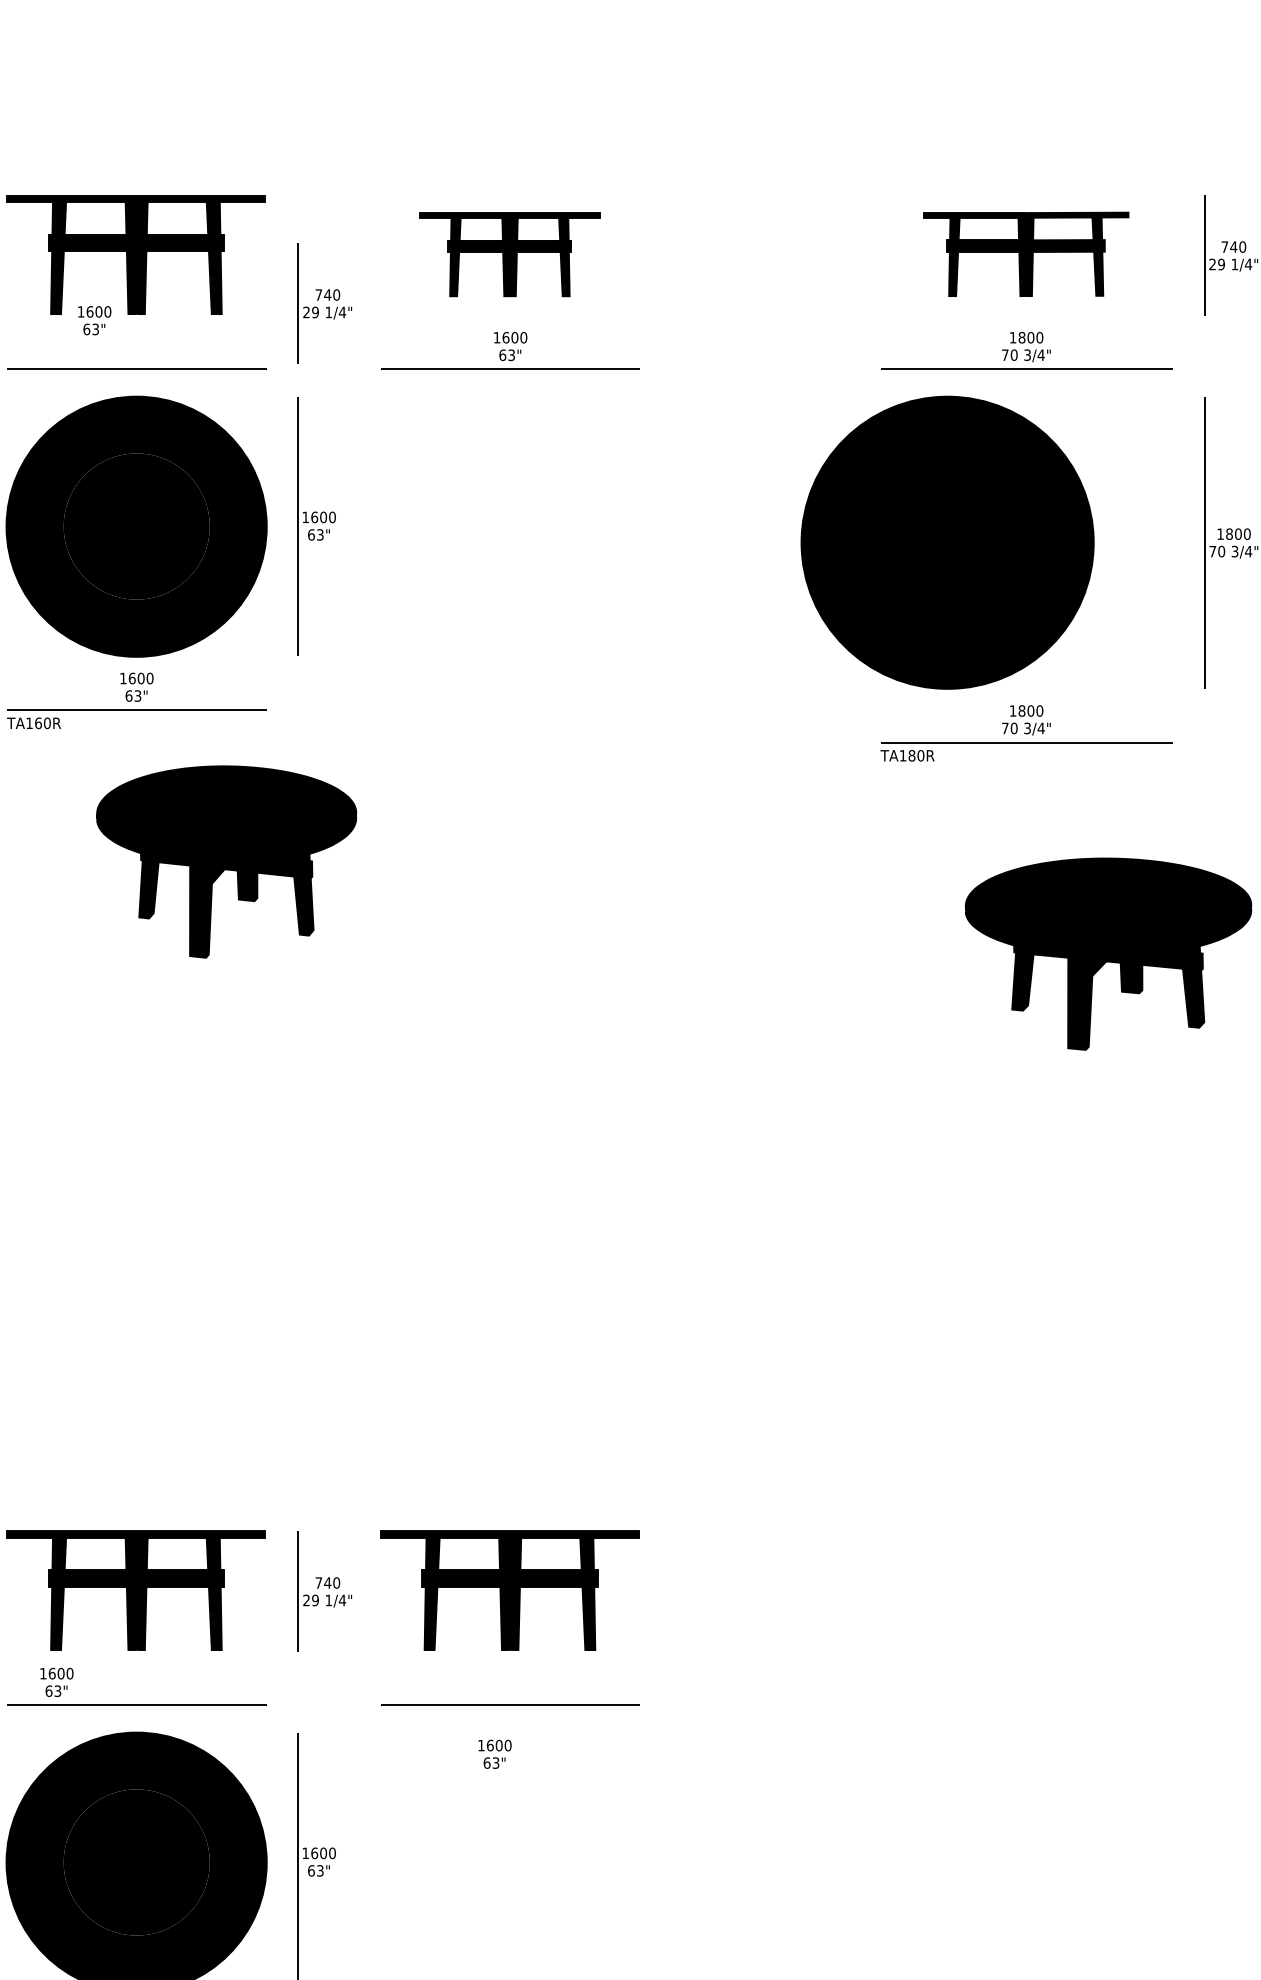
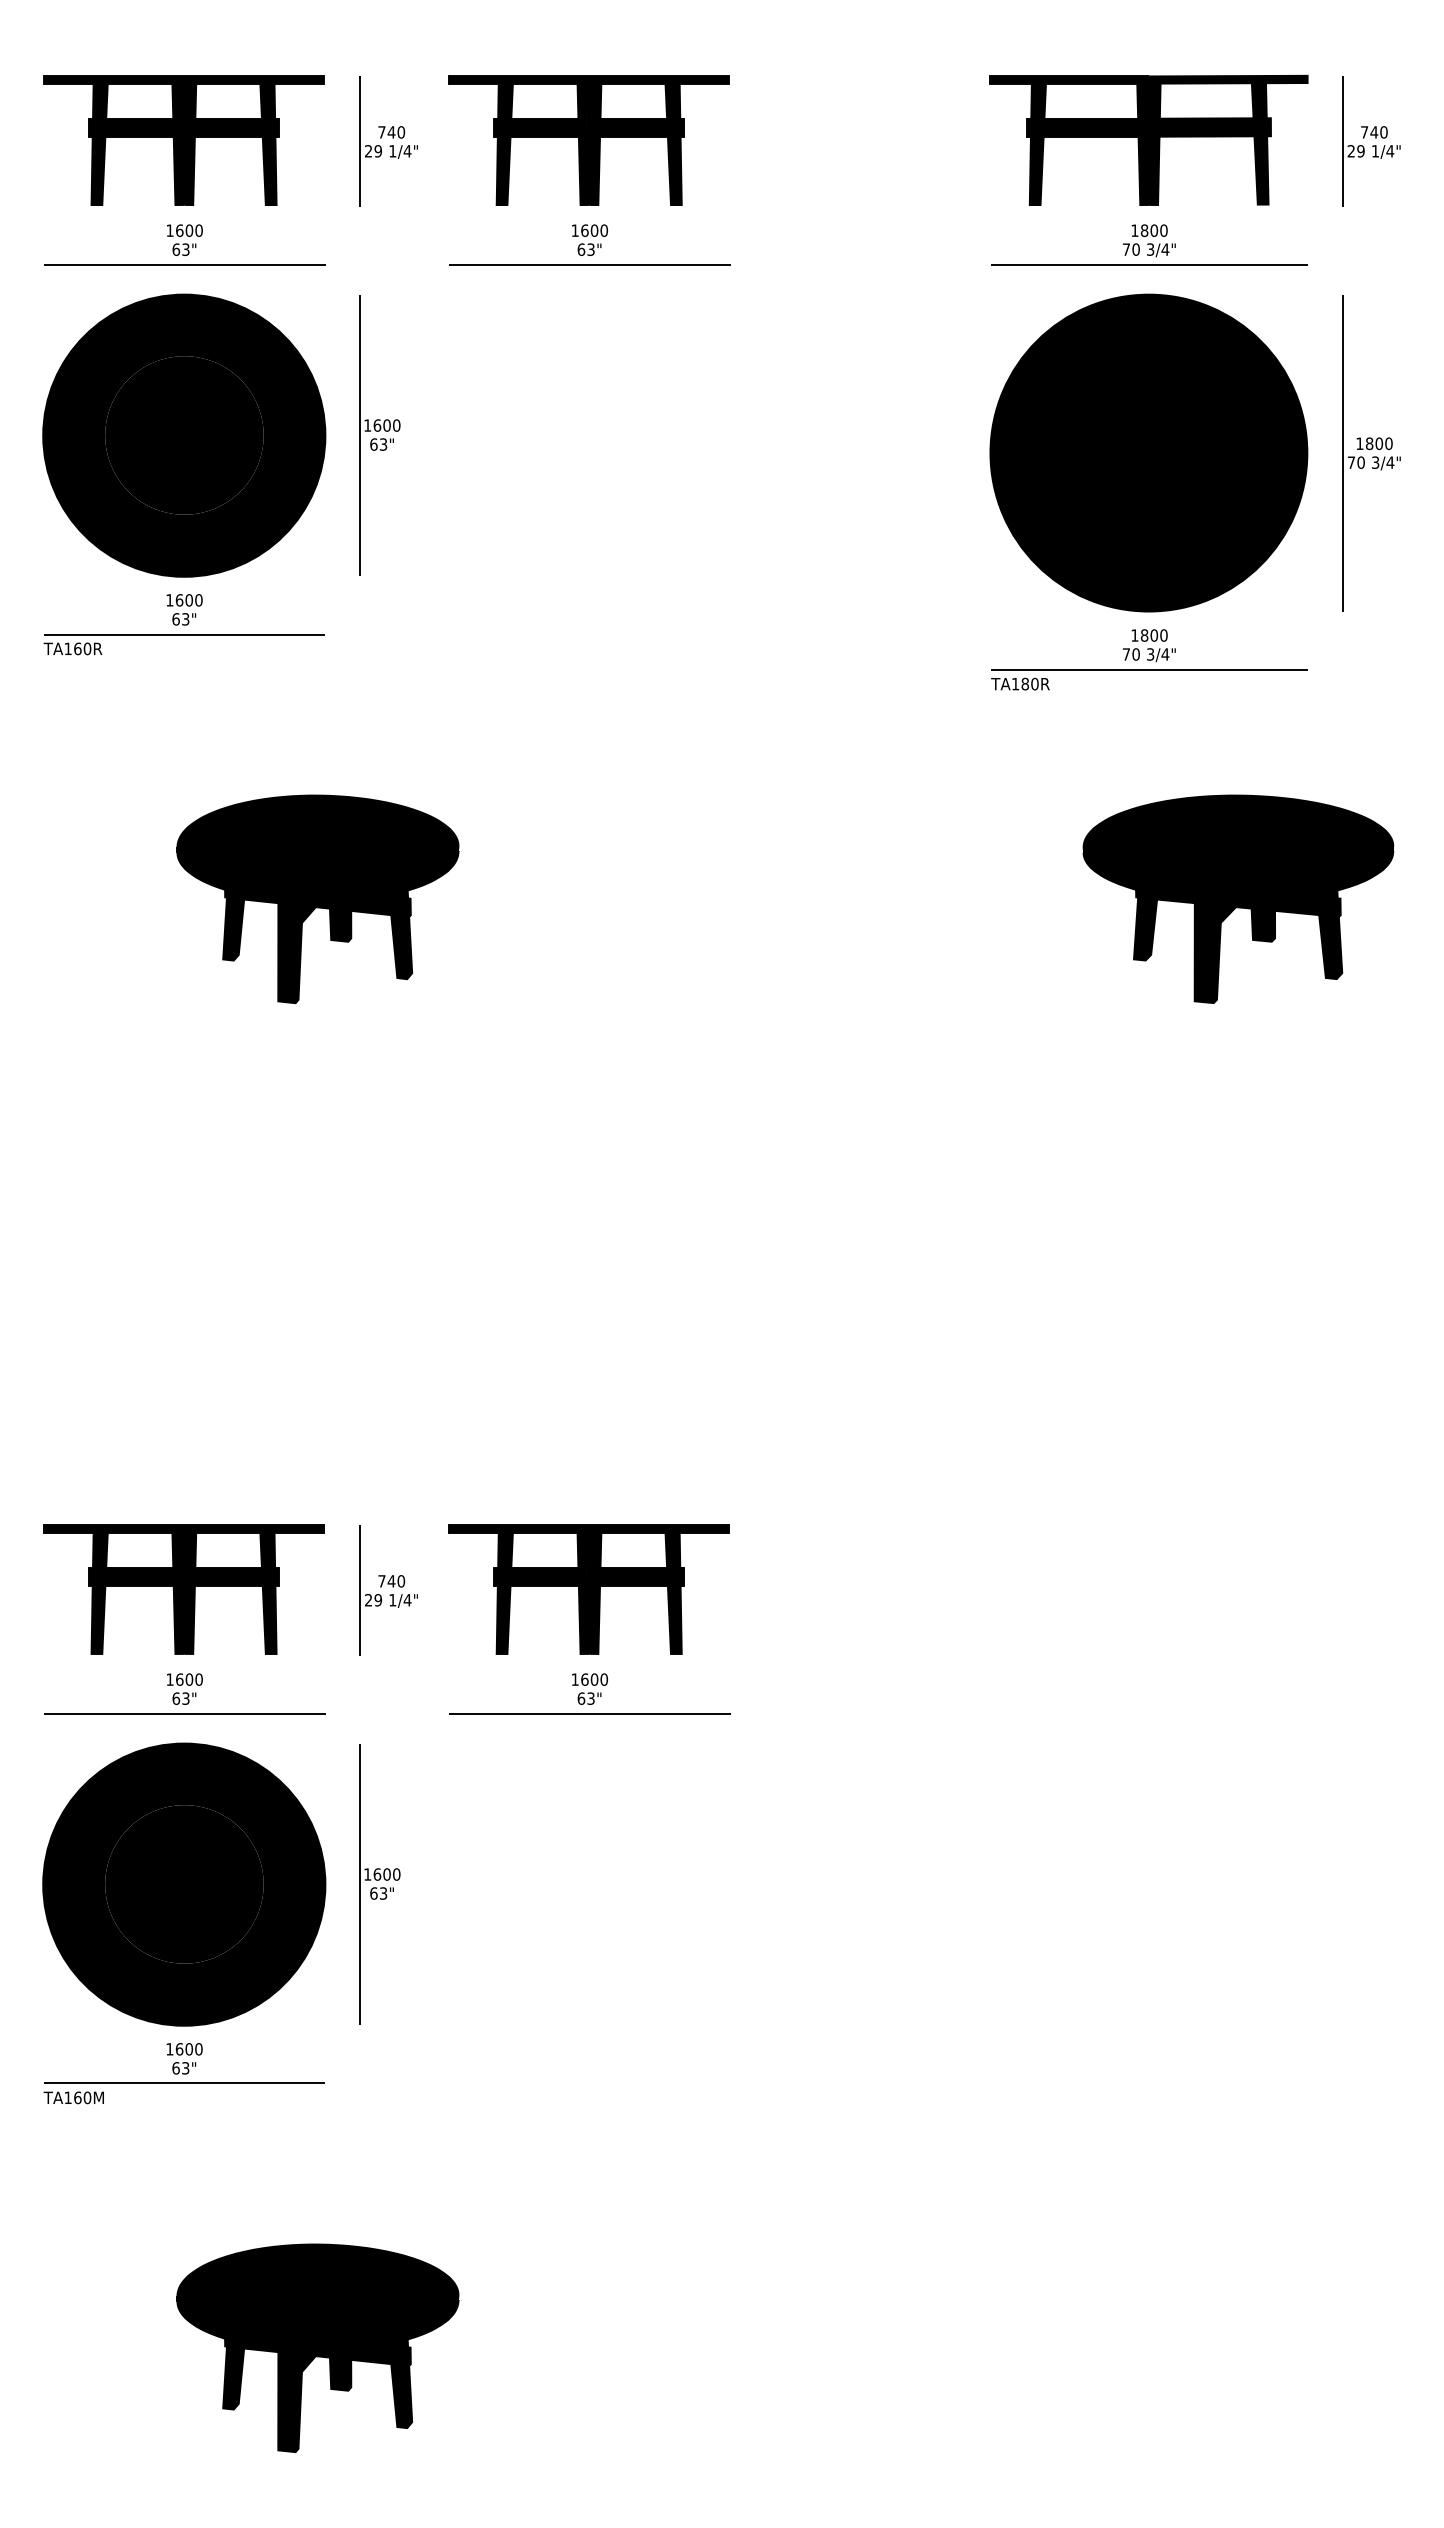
part: (1025, 253) -> (1148, 139), size x1.43
part: (509, 254) -> (588, 140), size x1.43
part: (324, 303) -> (388, 141), moved
text: (94, 320) -> (184, 239), moved
part: (947, 542) -> (1148, 452), moved
part: (226, 862) -> (317, 899), moved
text: (56, 1681) -> (184, 1688), moved
text: (494, 1753) -> (589, 1688), moved

